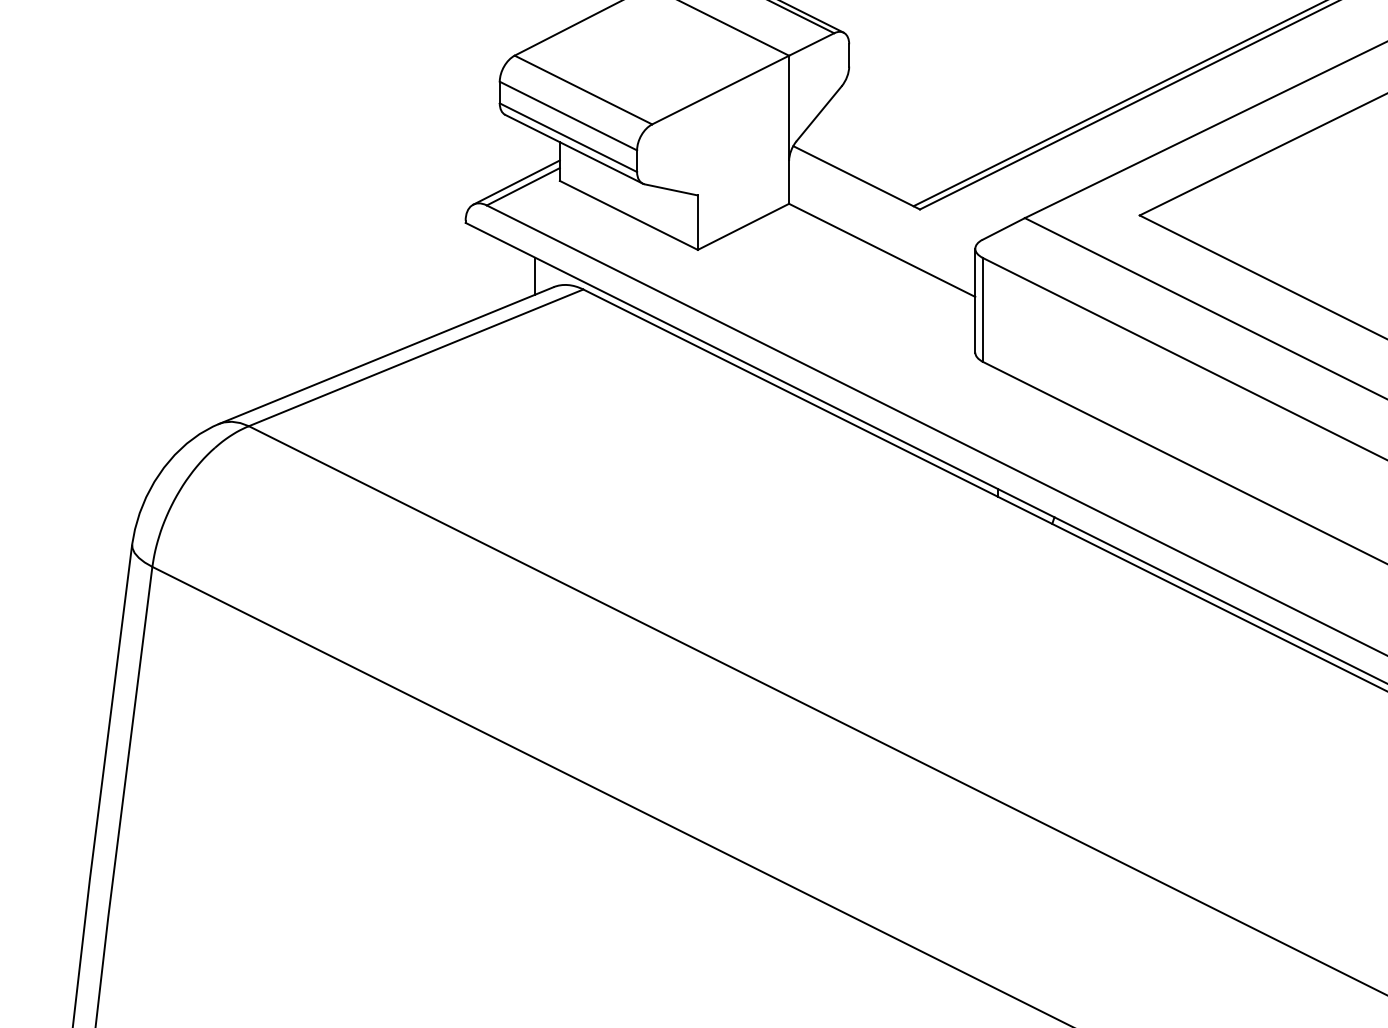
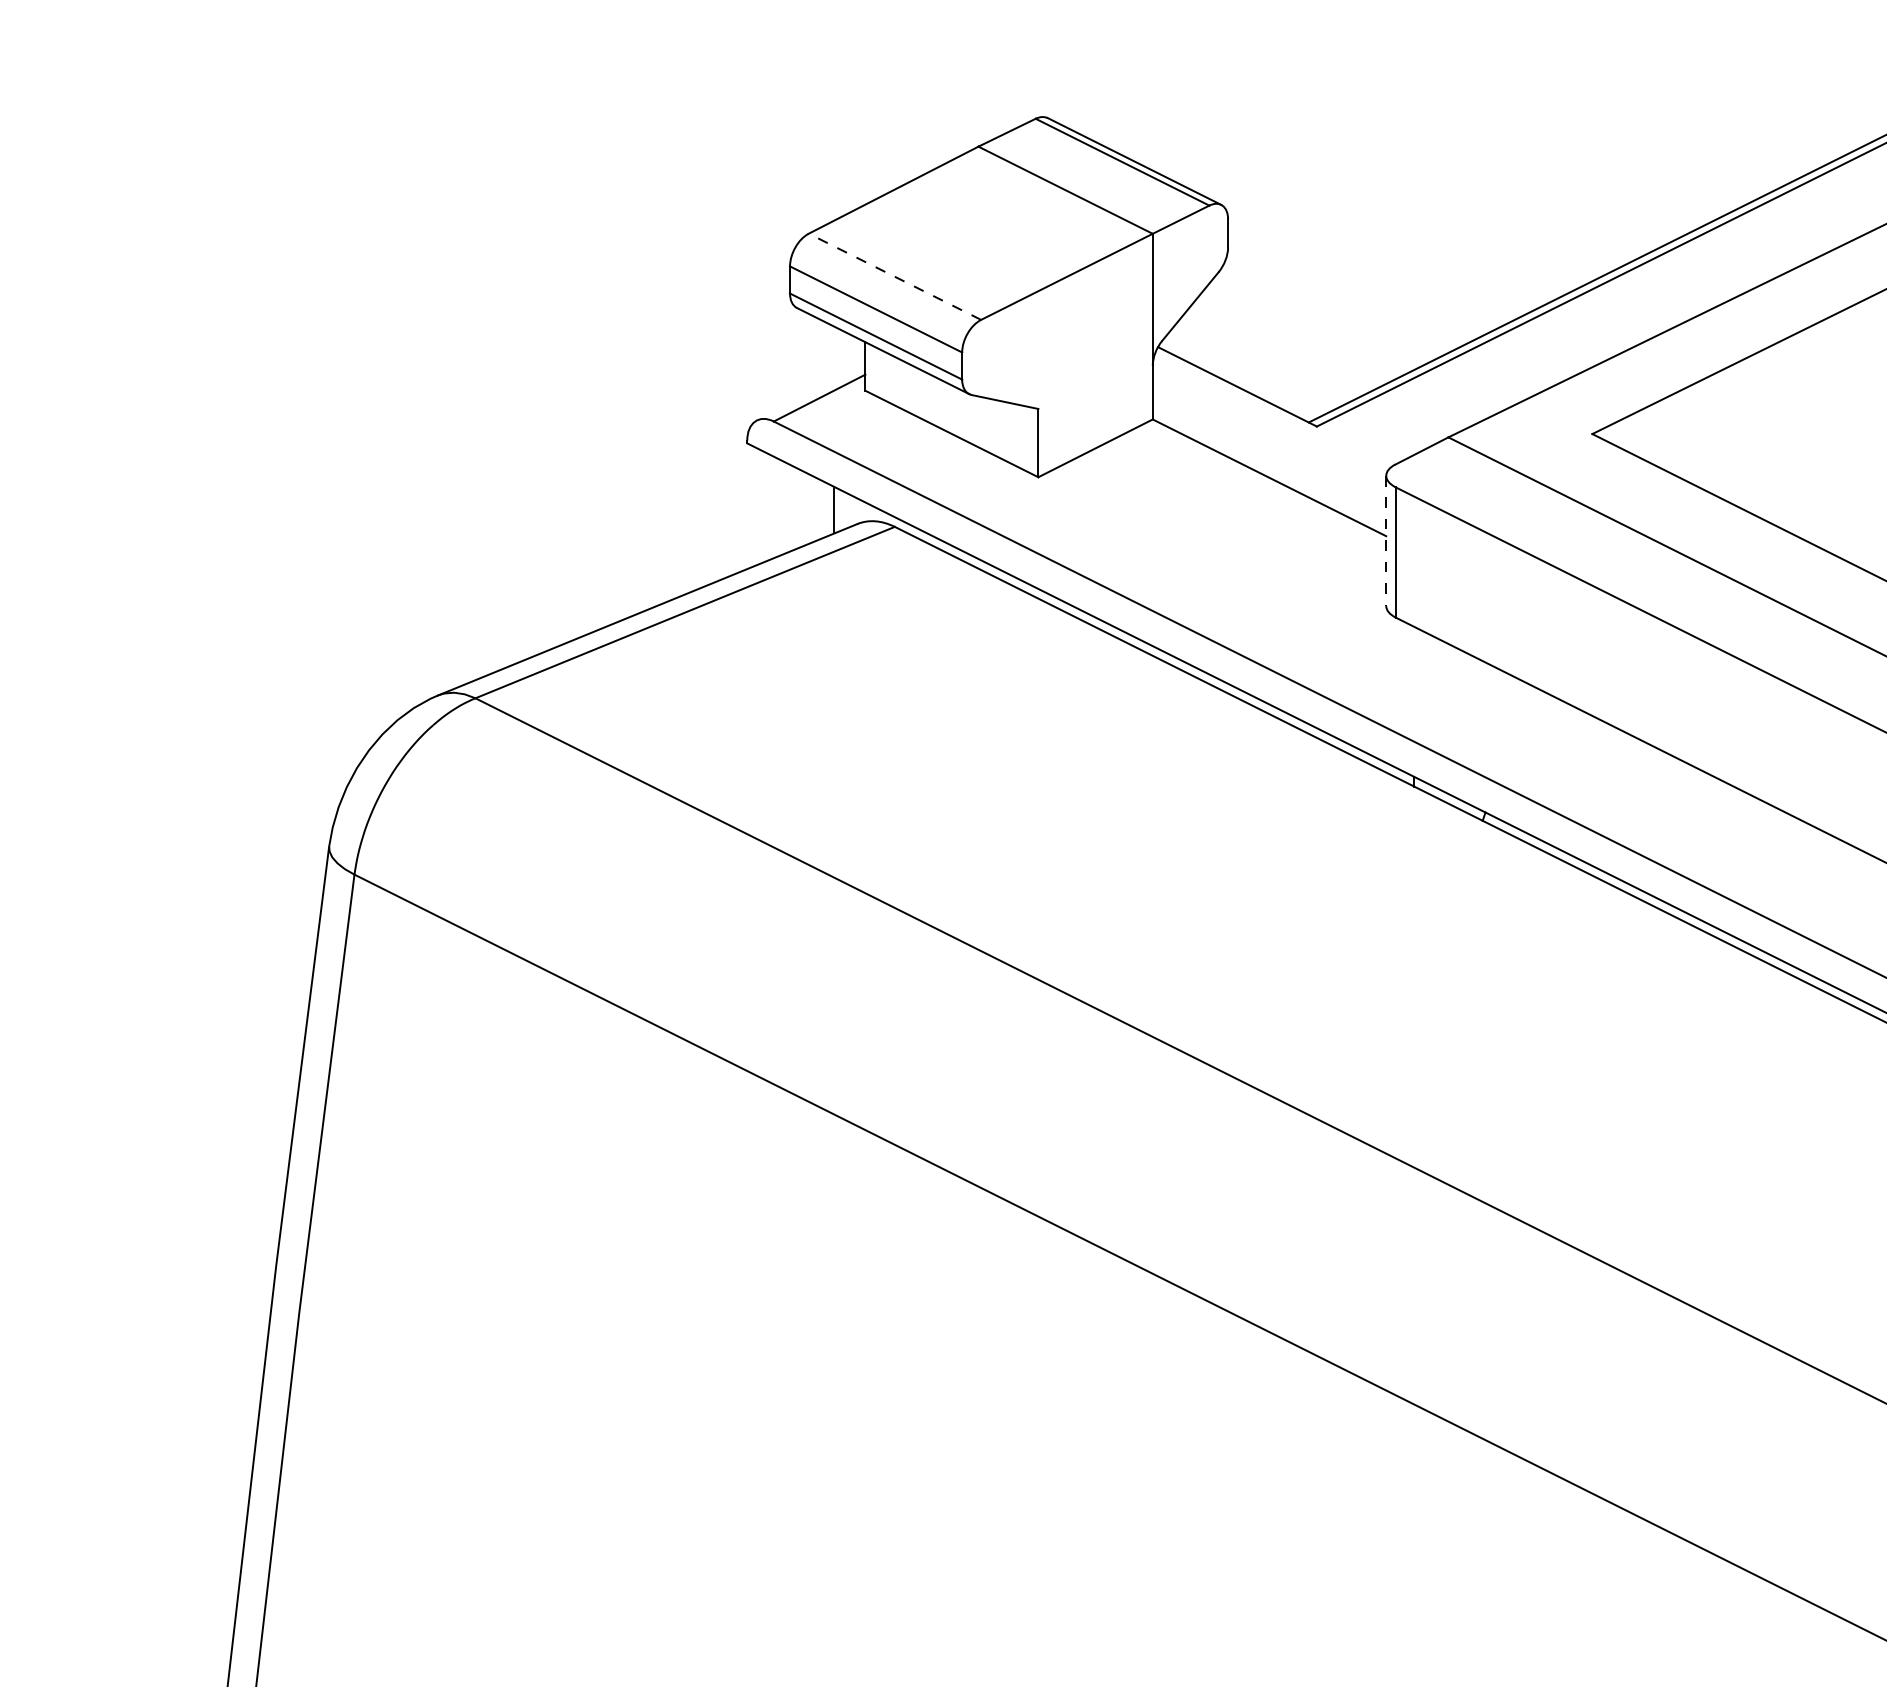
line: (583, 89) -> (894, 276), solid -> dashed
line: (516, 182) -> (810, 392), removed
line: (975, 301) -> (1386, 541), solid -> dashed

